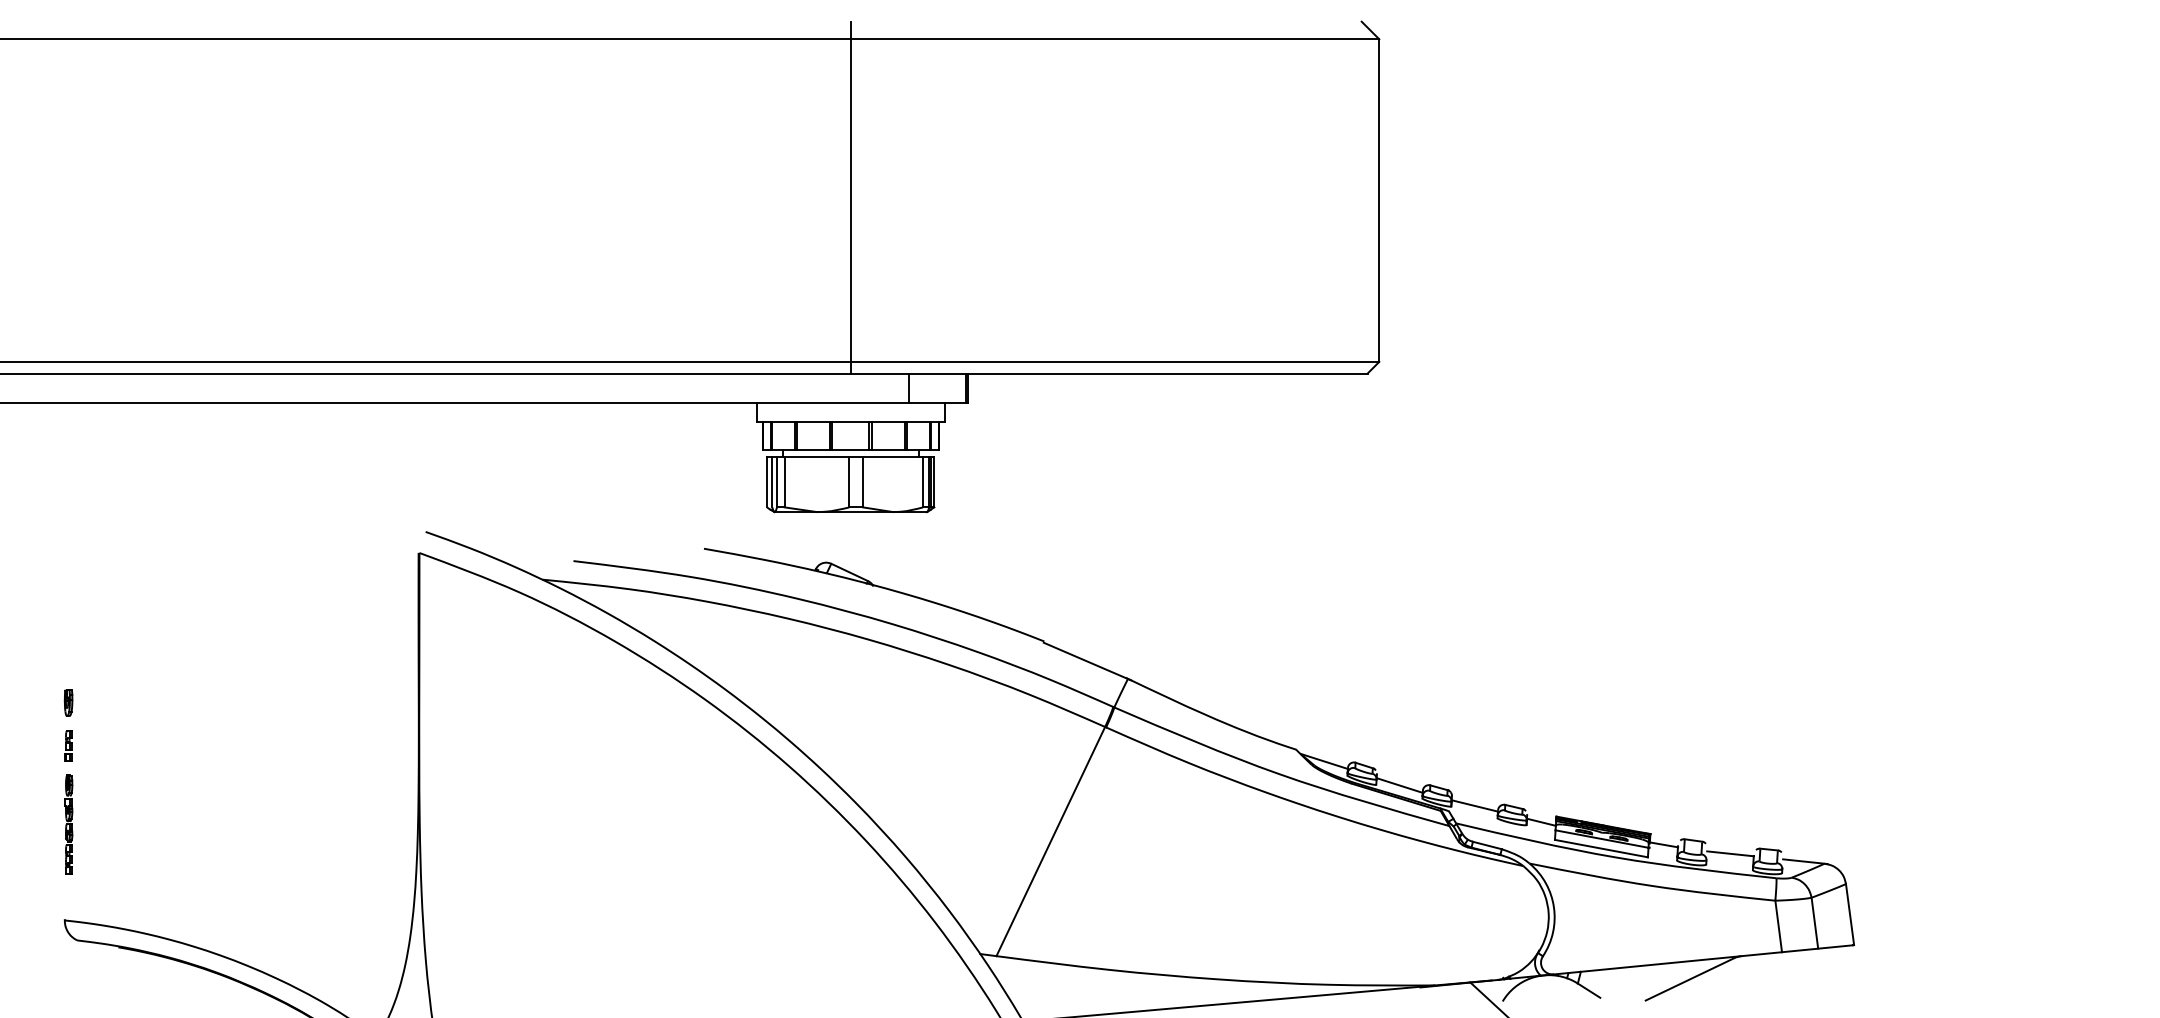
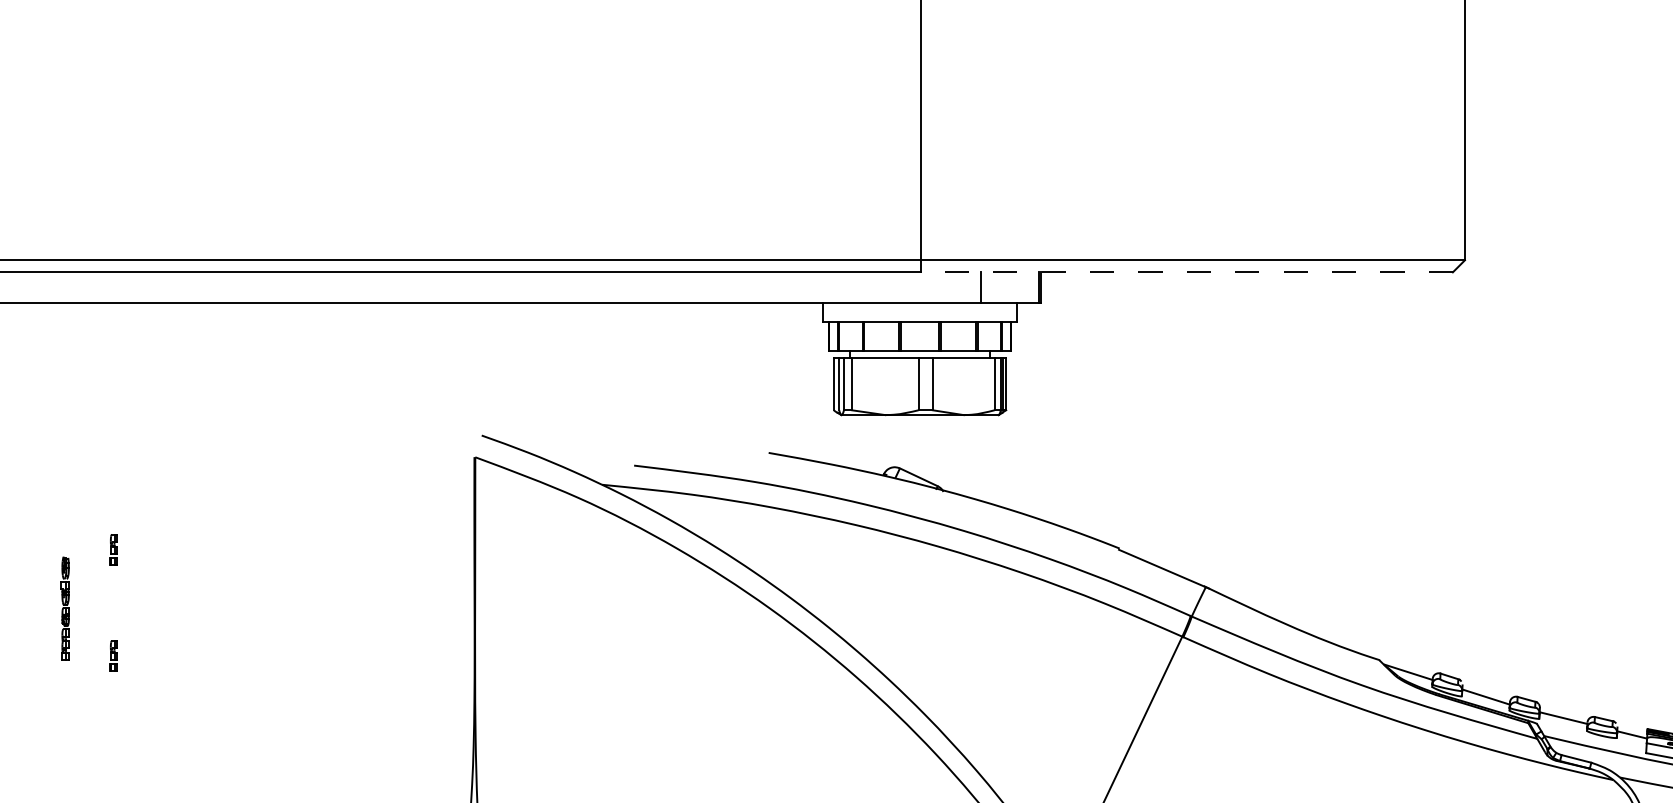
line: (1108, 373) -> (1185, 272), solid -> dashed
part: (68, 642) -> (113, 549), added
part: (68, 702) -> (113, 611), removed
part: (68, 824) -> (64, 608), moved

